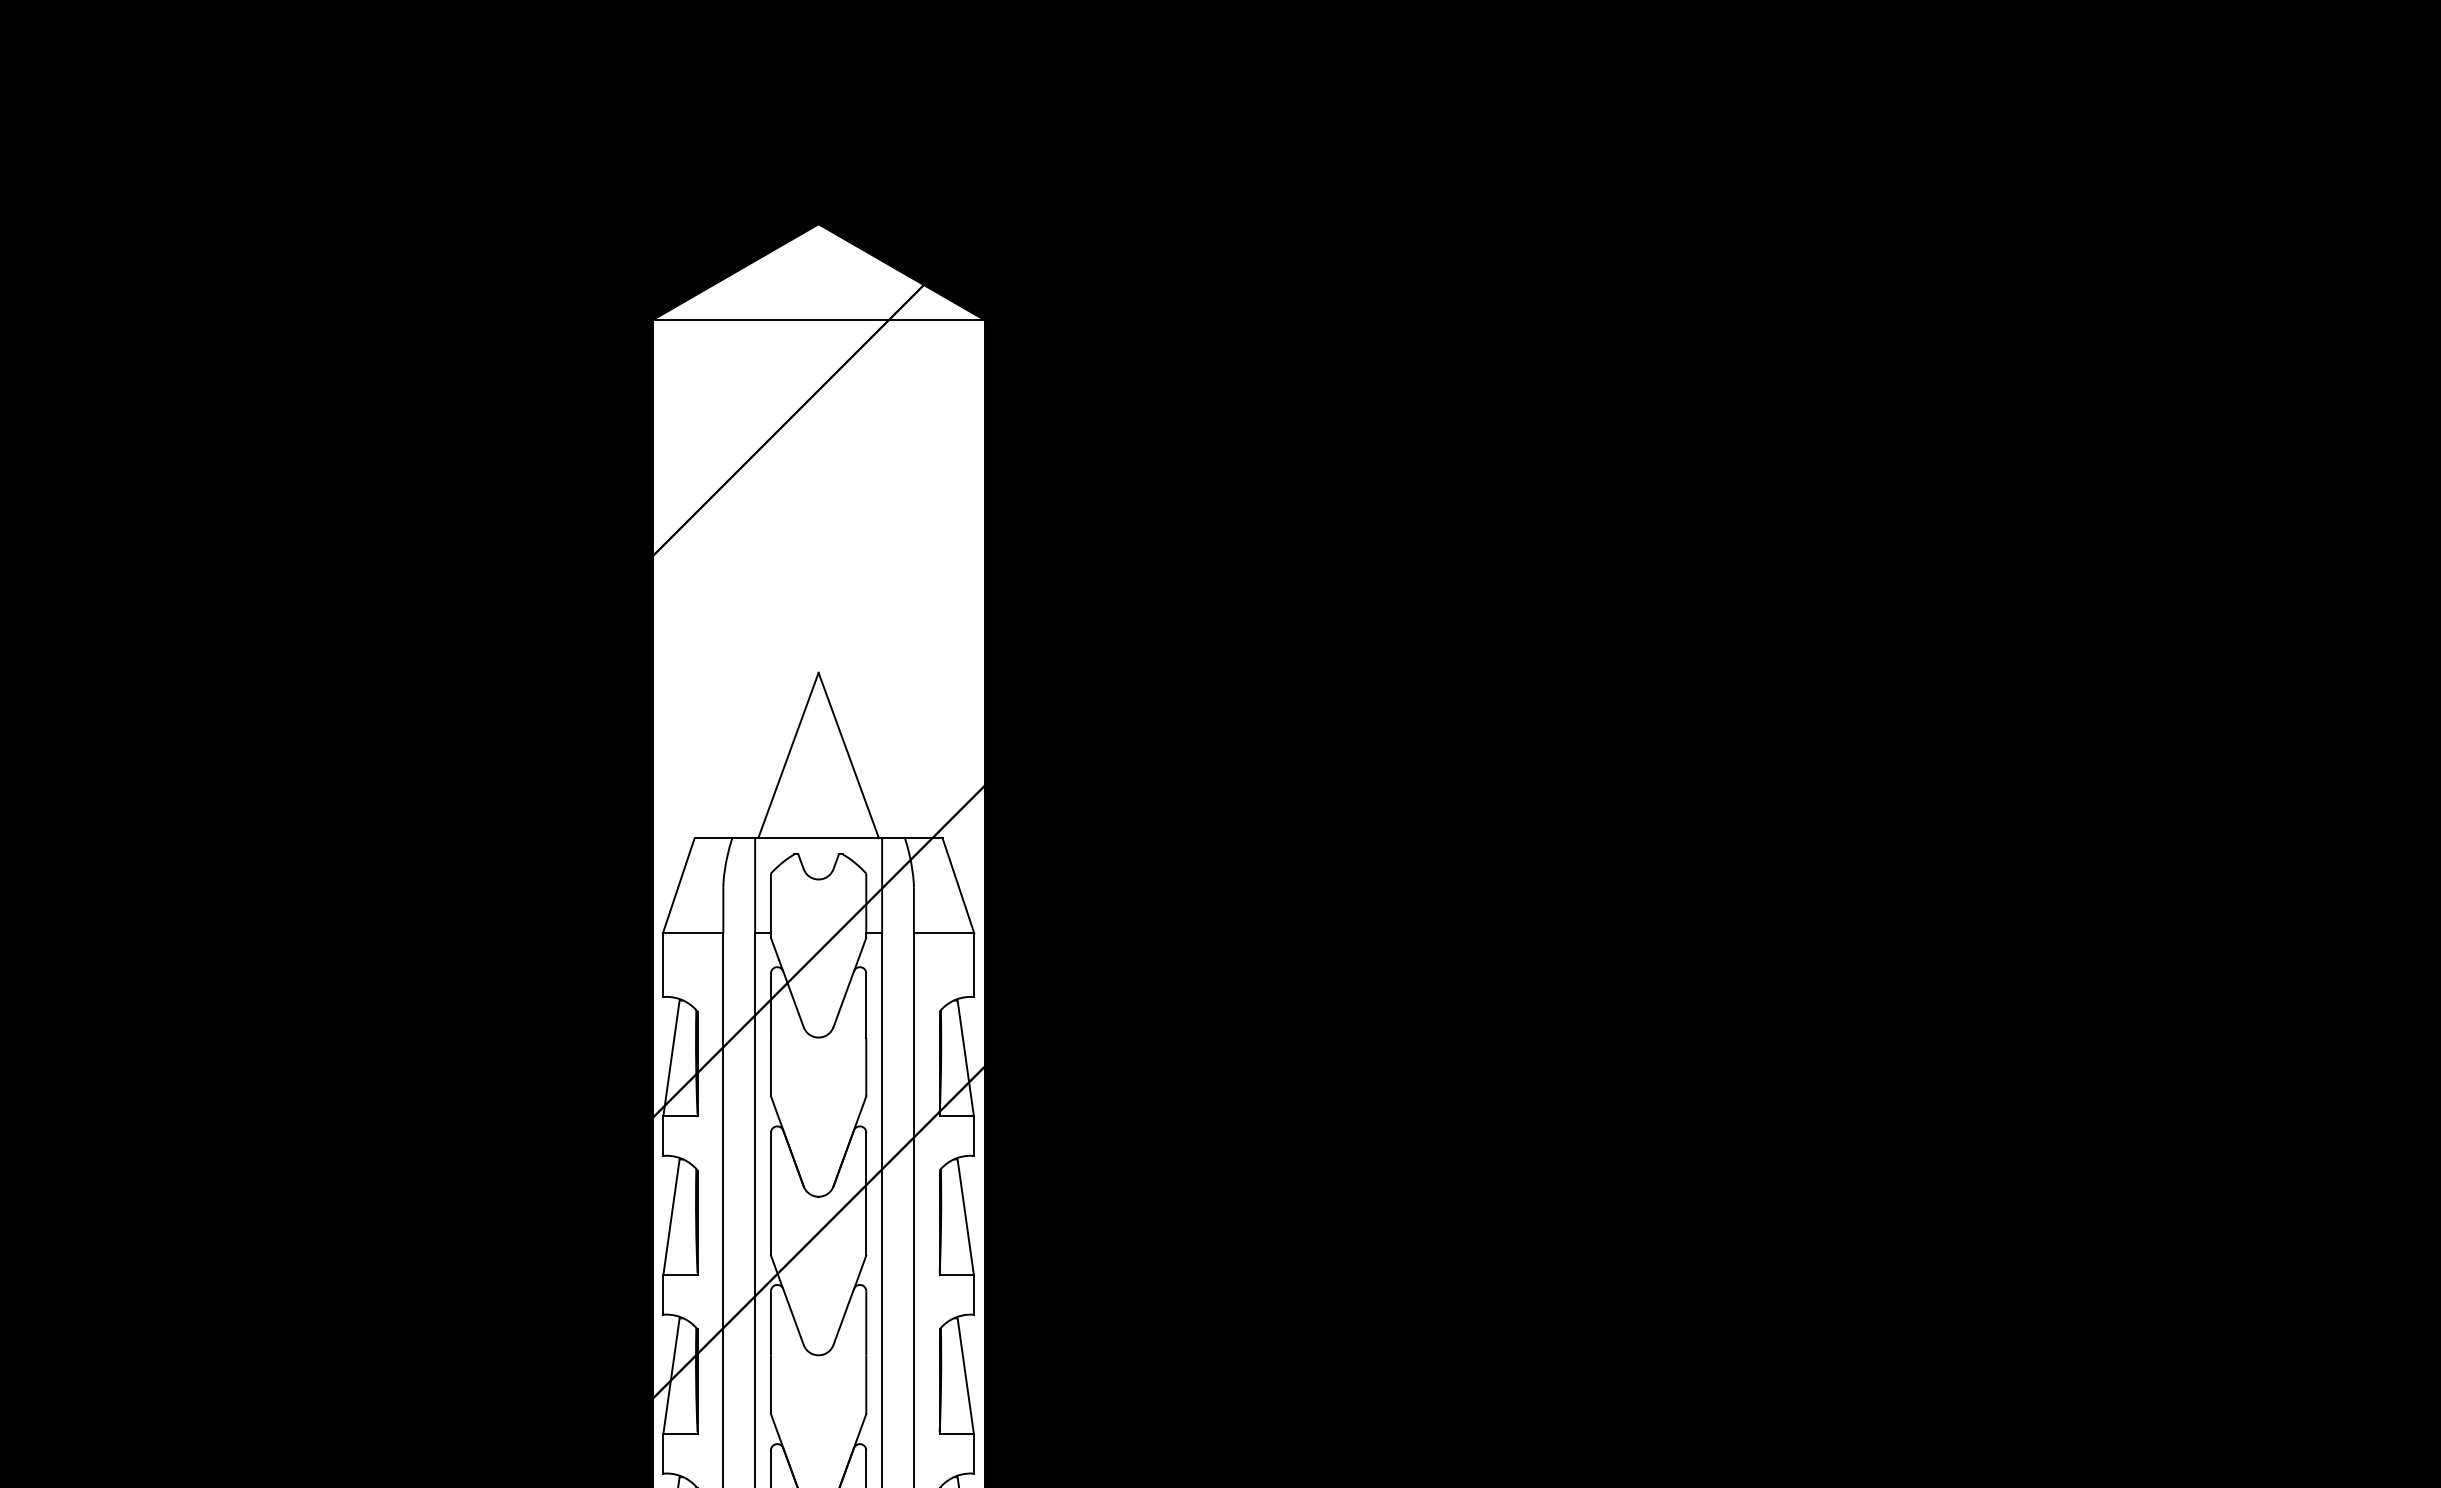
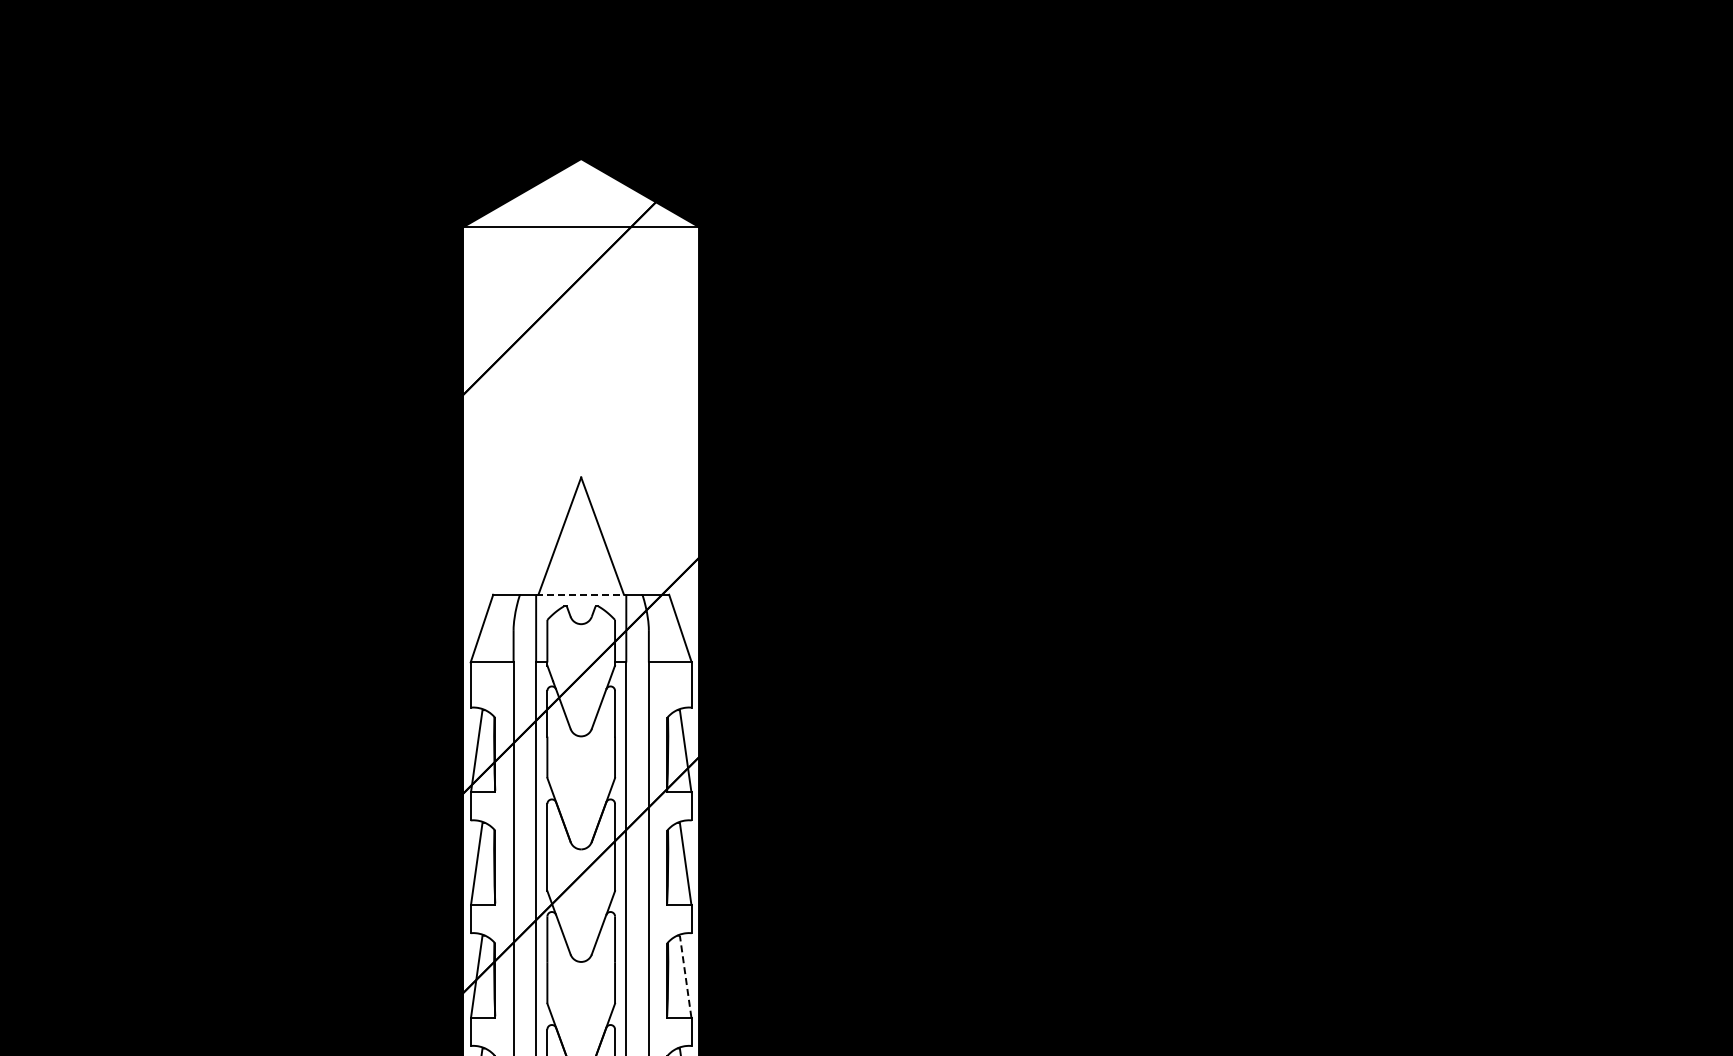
line: (819, 837) -> (581, 594), solid -> dashed
line: (965, 1375) -> (685, 976), solid -> dashed

